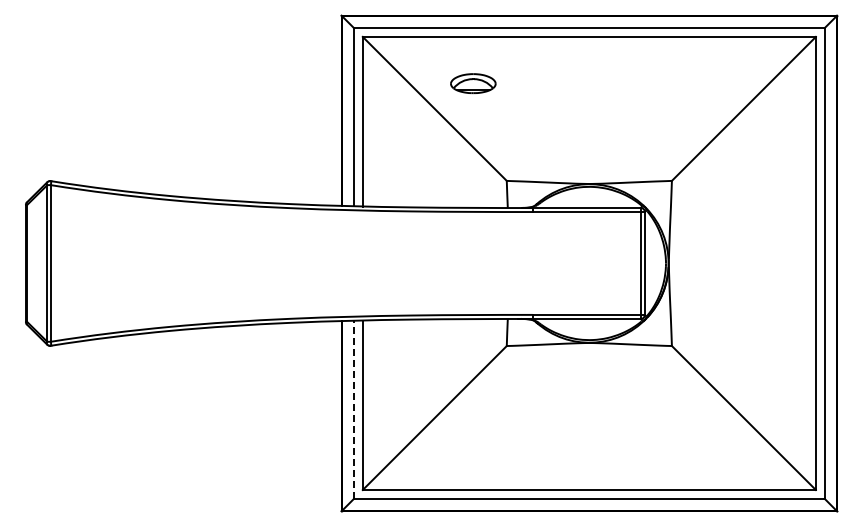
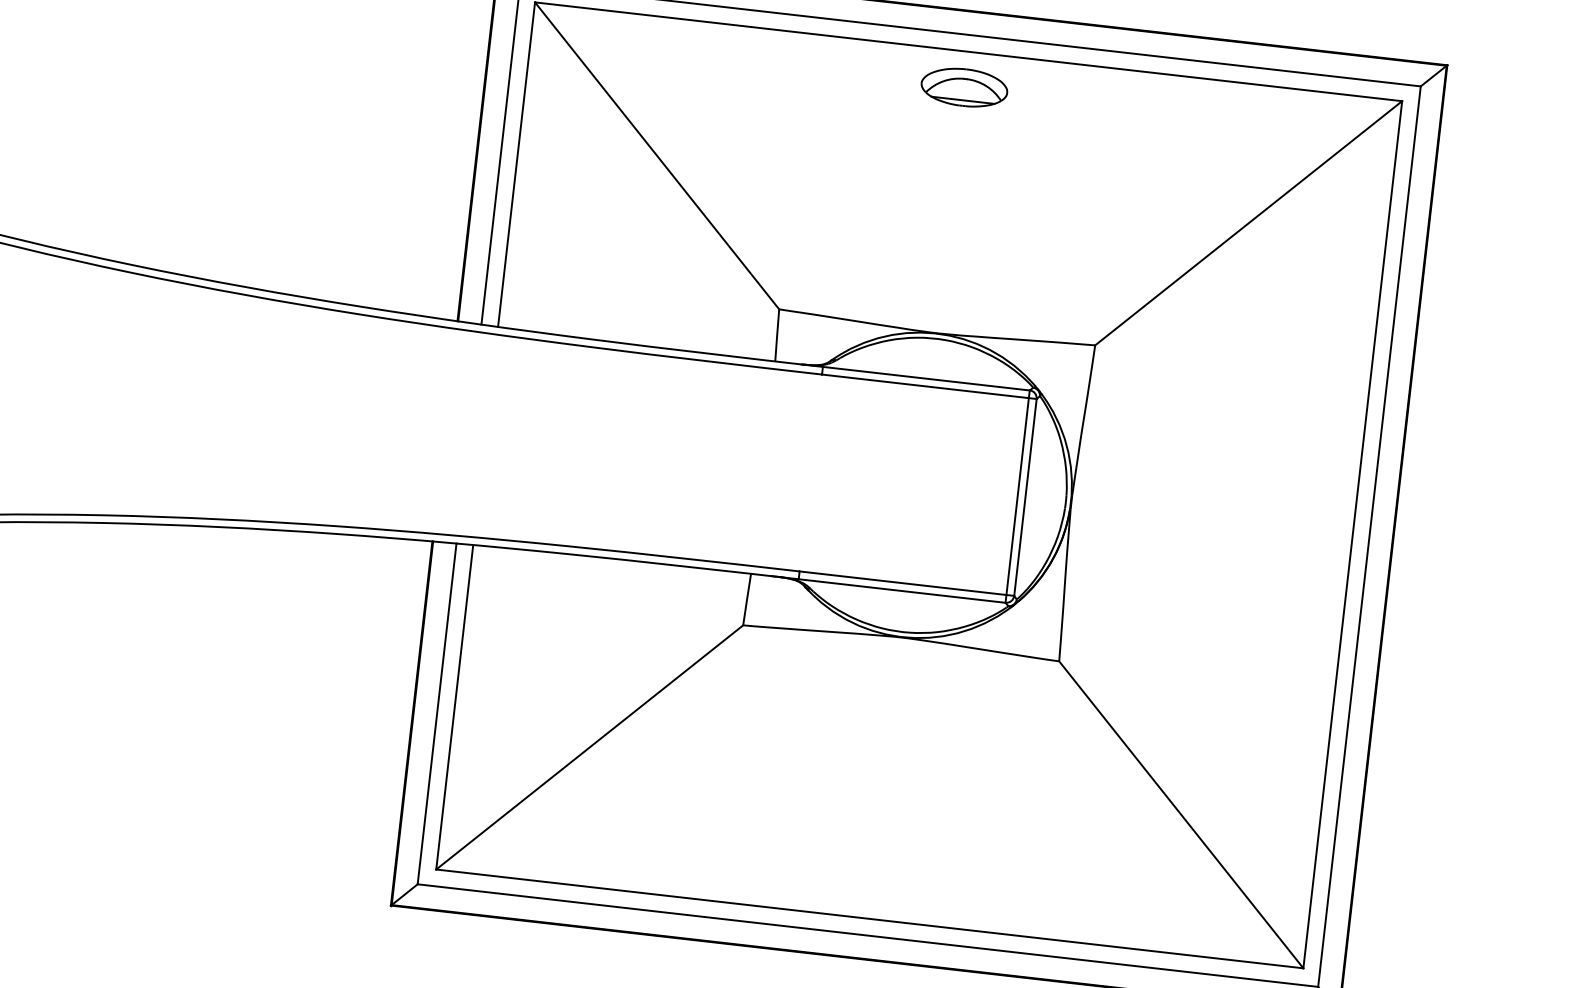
part: (473, 83) -> (964, 87), moved
line: (354, 409) -> (437, 713), dashed -> solid

